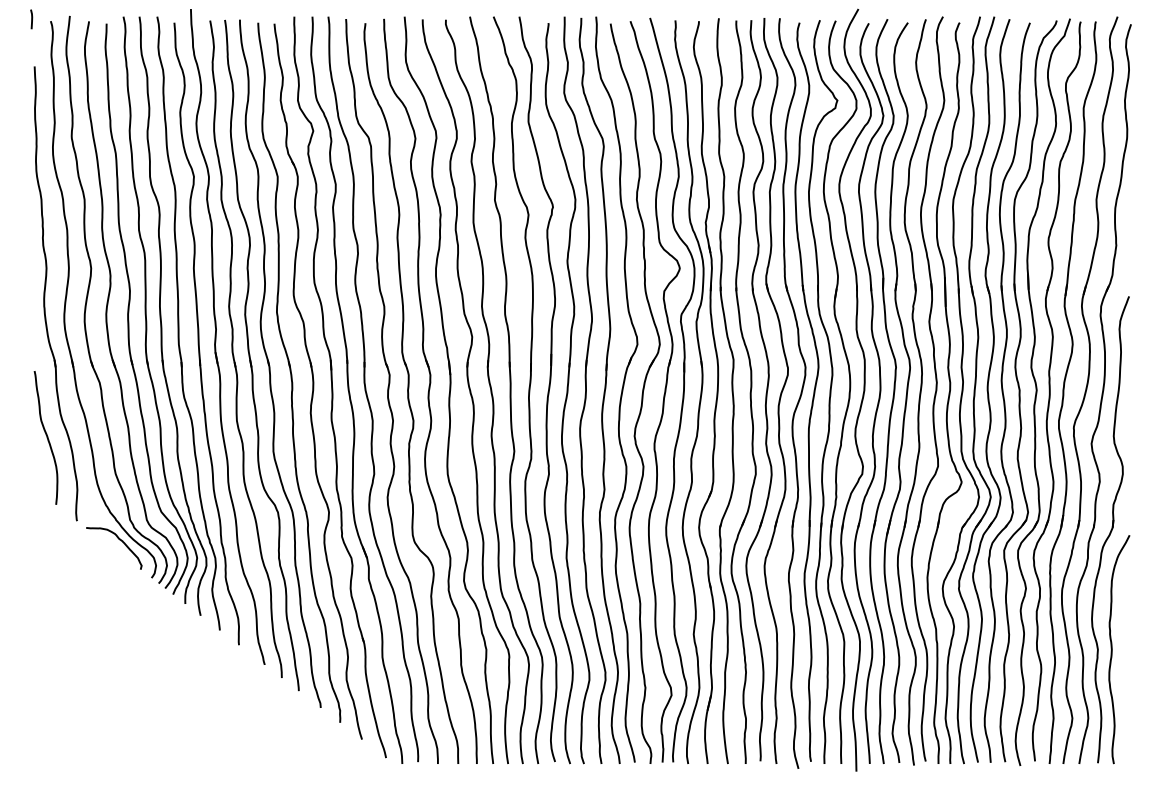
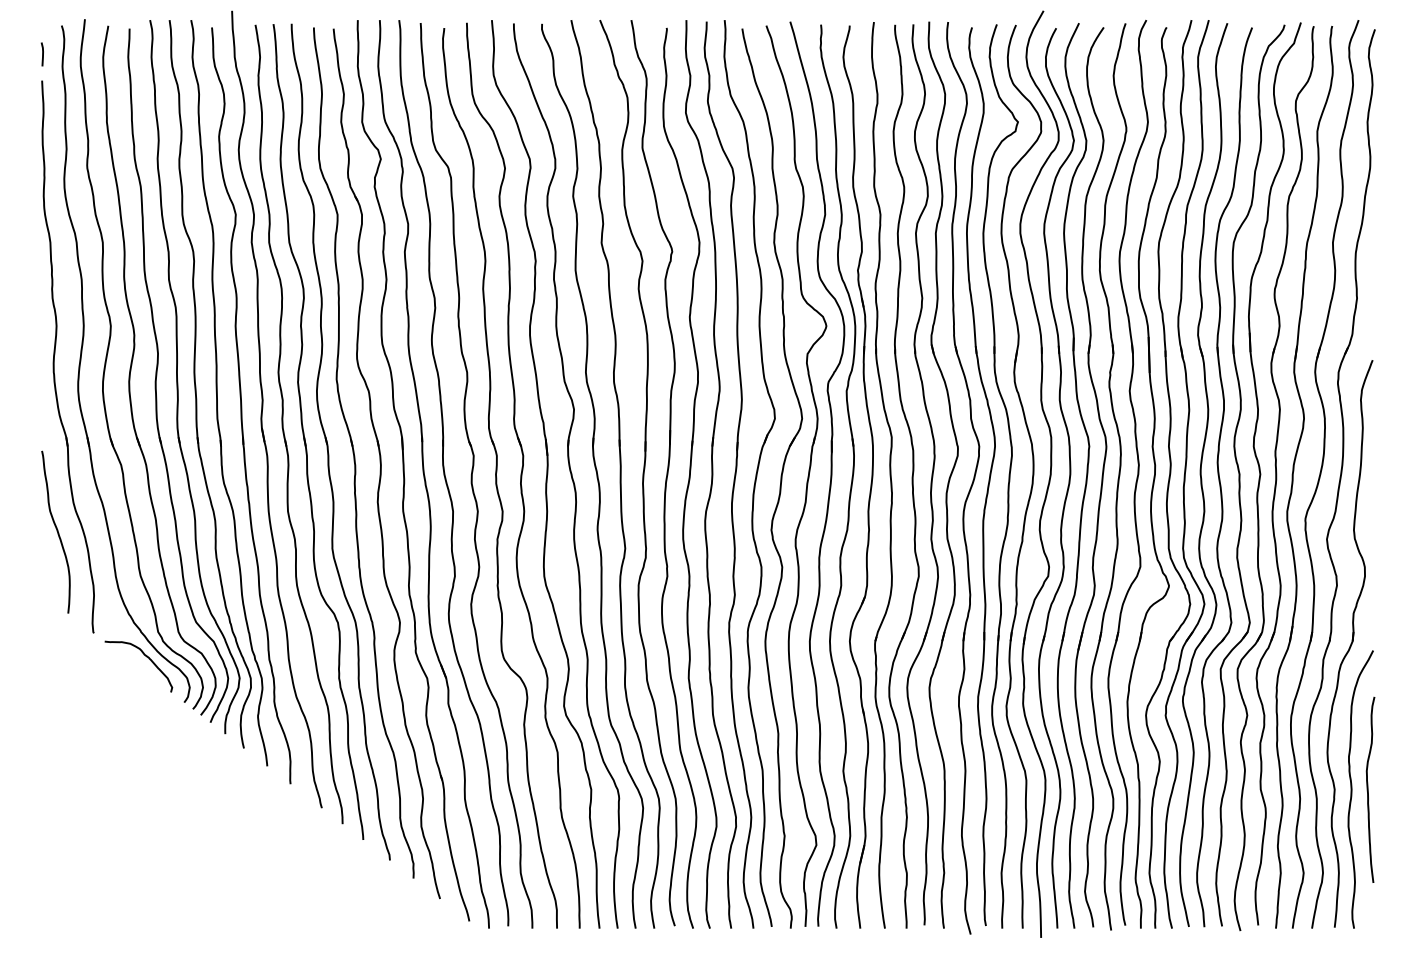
line: (31, 19) -> (42, 54), moved
curve: (1125, 649) -> (1368, 789), added

